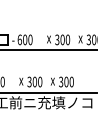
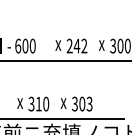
text: (62, 39) -> (76, 45), 300 -> 242
text: (34, 81) -> (38, 103), 300 -> 310
text: (71, 82) -> (89, 104), 300 -> 303

